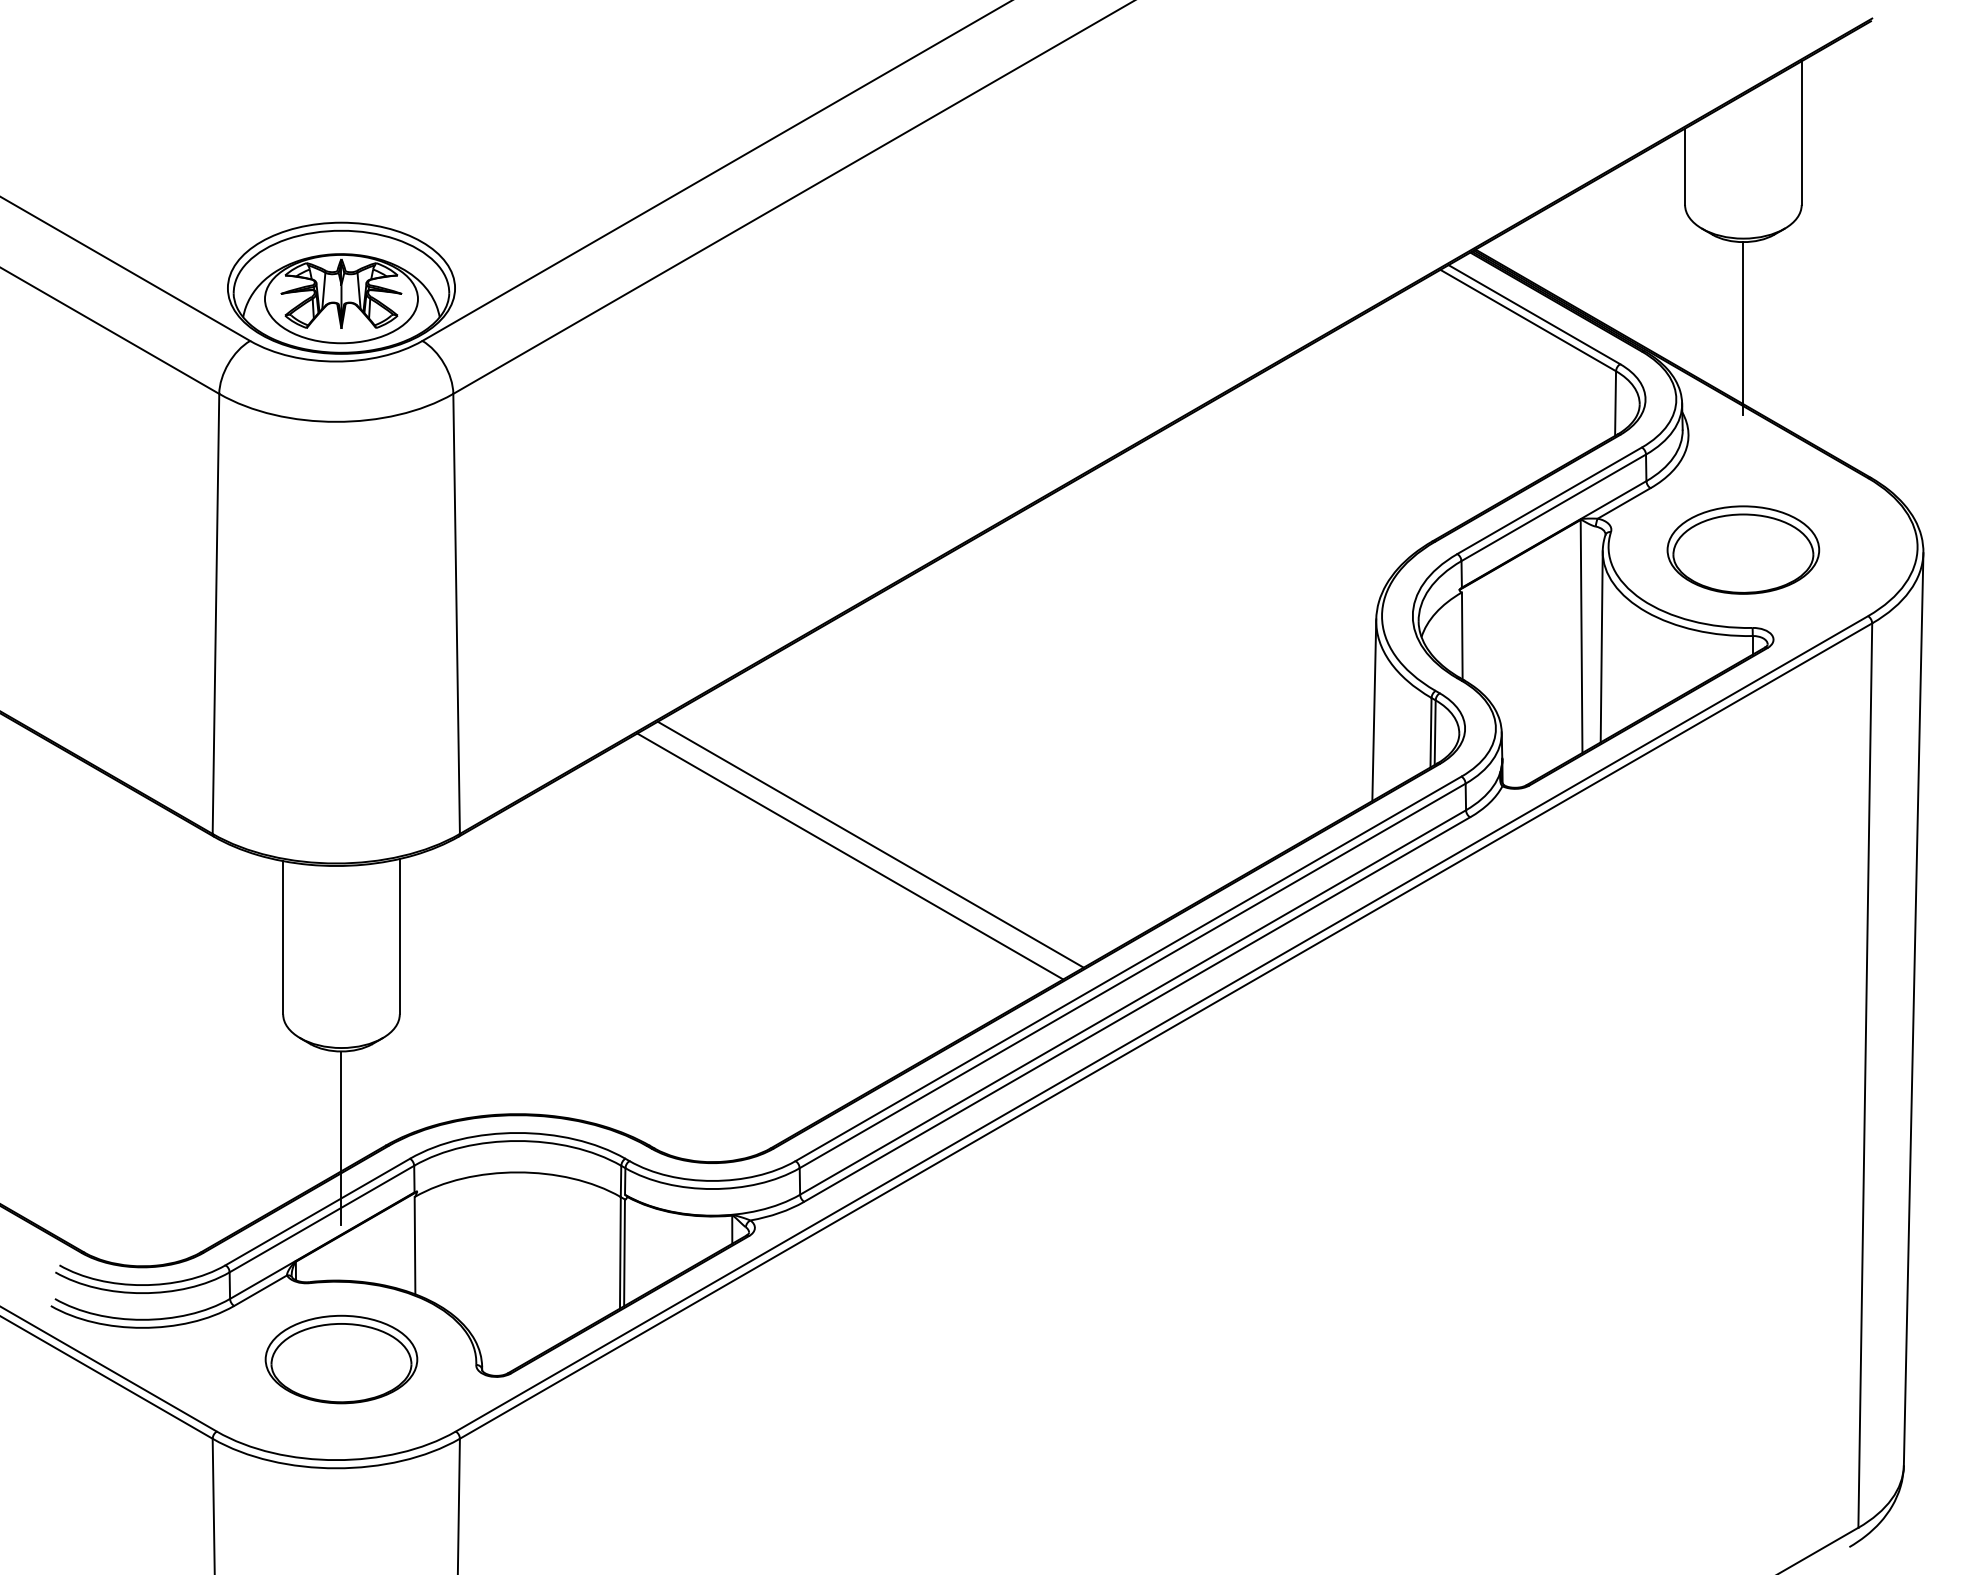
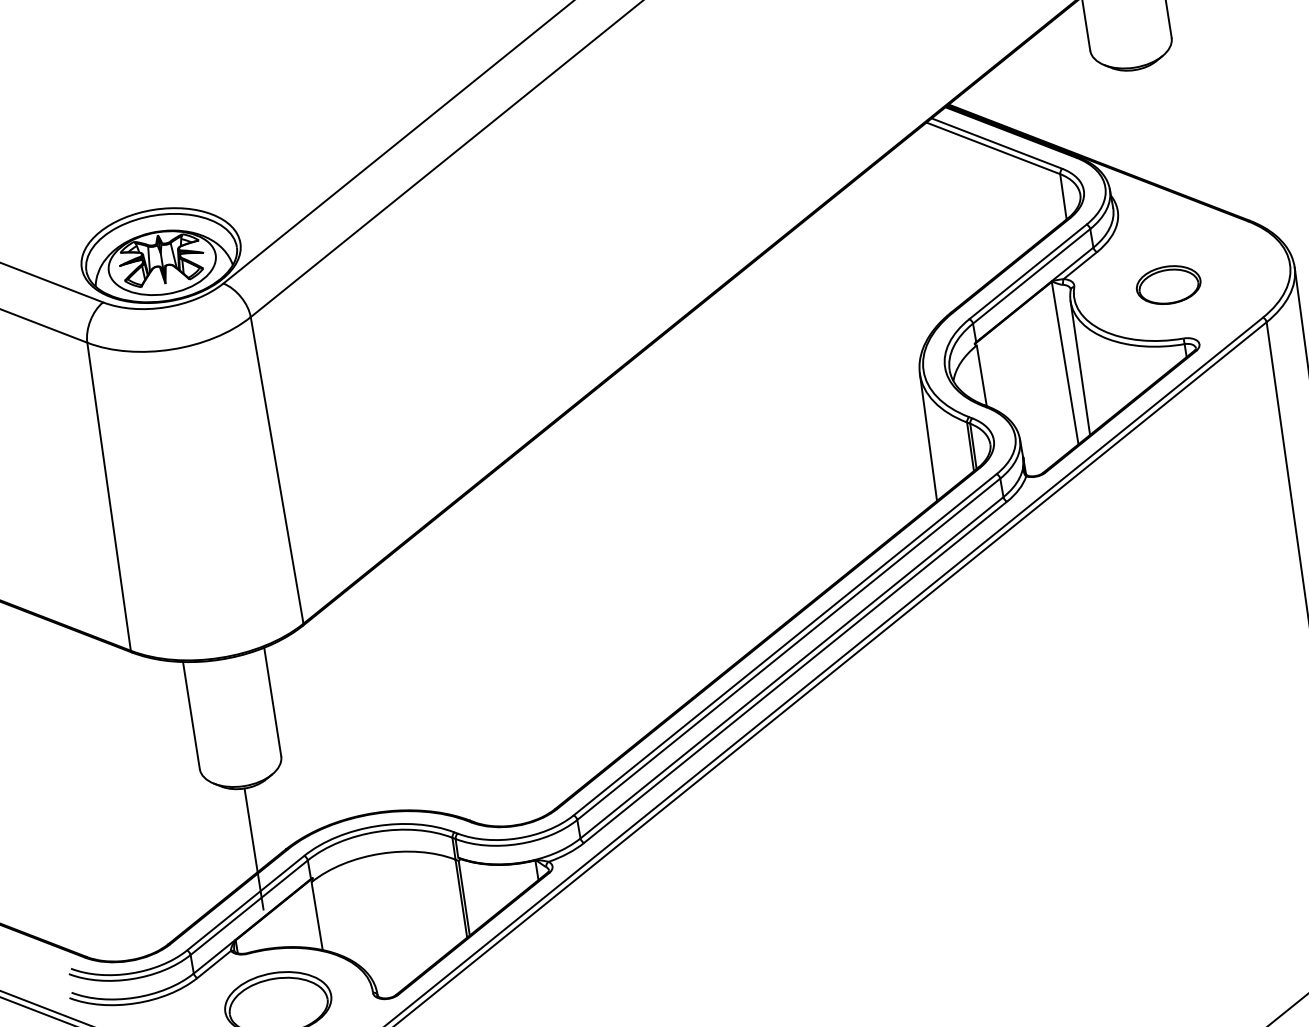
line: (1743, 328) -> (1144, 130), removed
part: (1743, 549) -> (1168, 284), size x0.6
line: (870, 844) -> (591, 586), removed
line: (850, 856) -> (578, 596), removed

